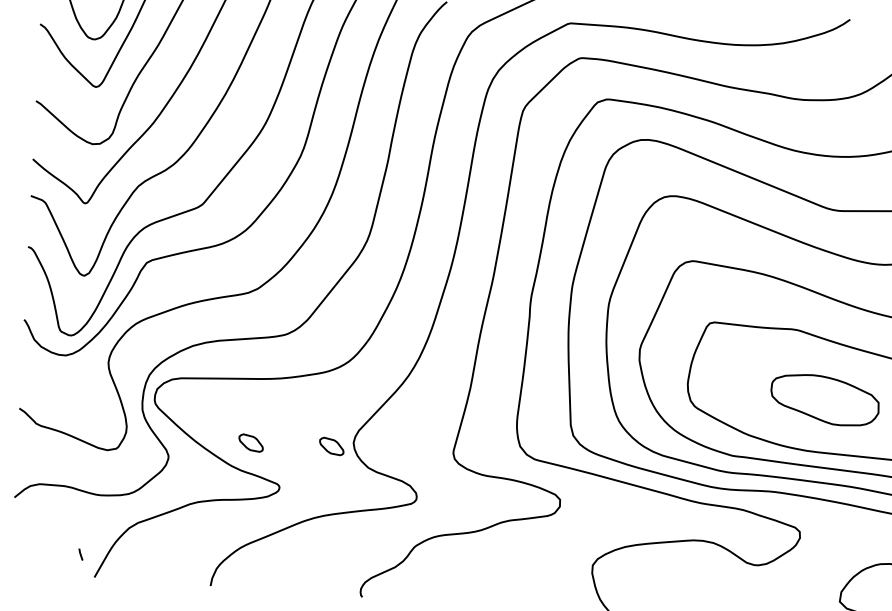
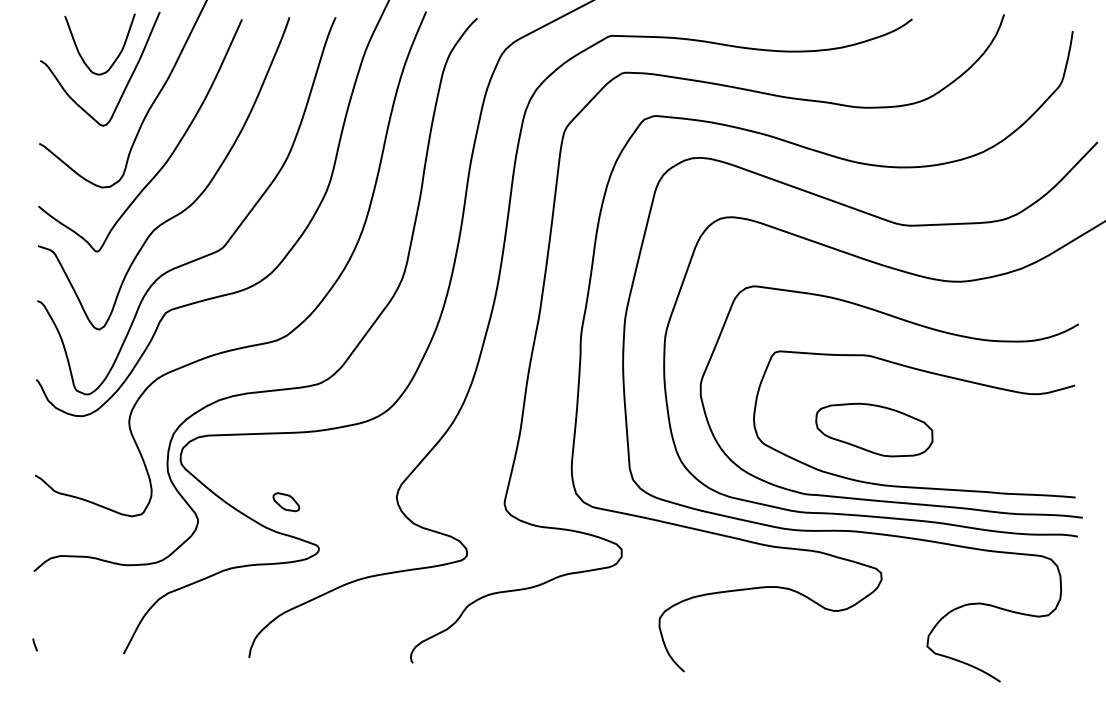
part: (825, 399) -> (874, 429), moved
part: (331, 446) -> (373, 502), removed
line: (80, 554) -> (34, 644), moved

